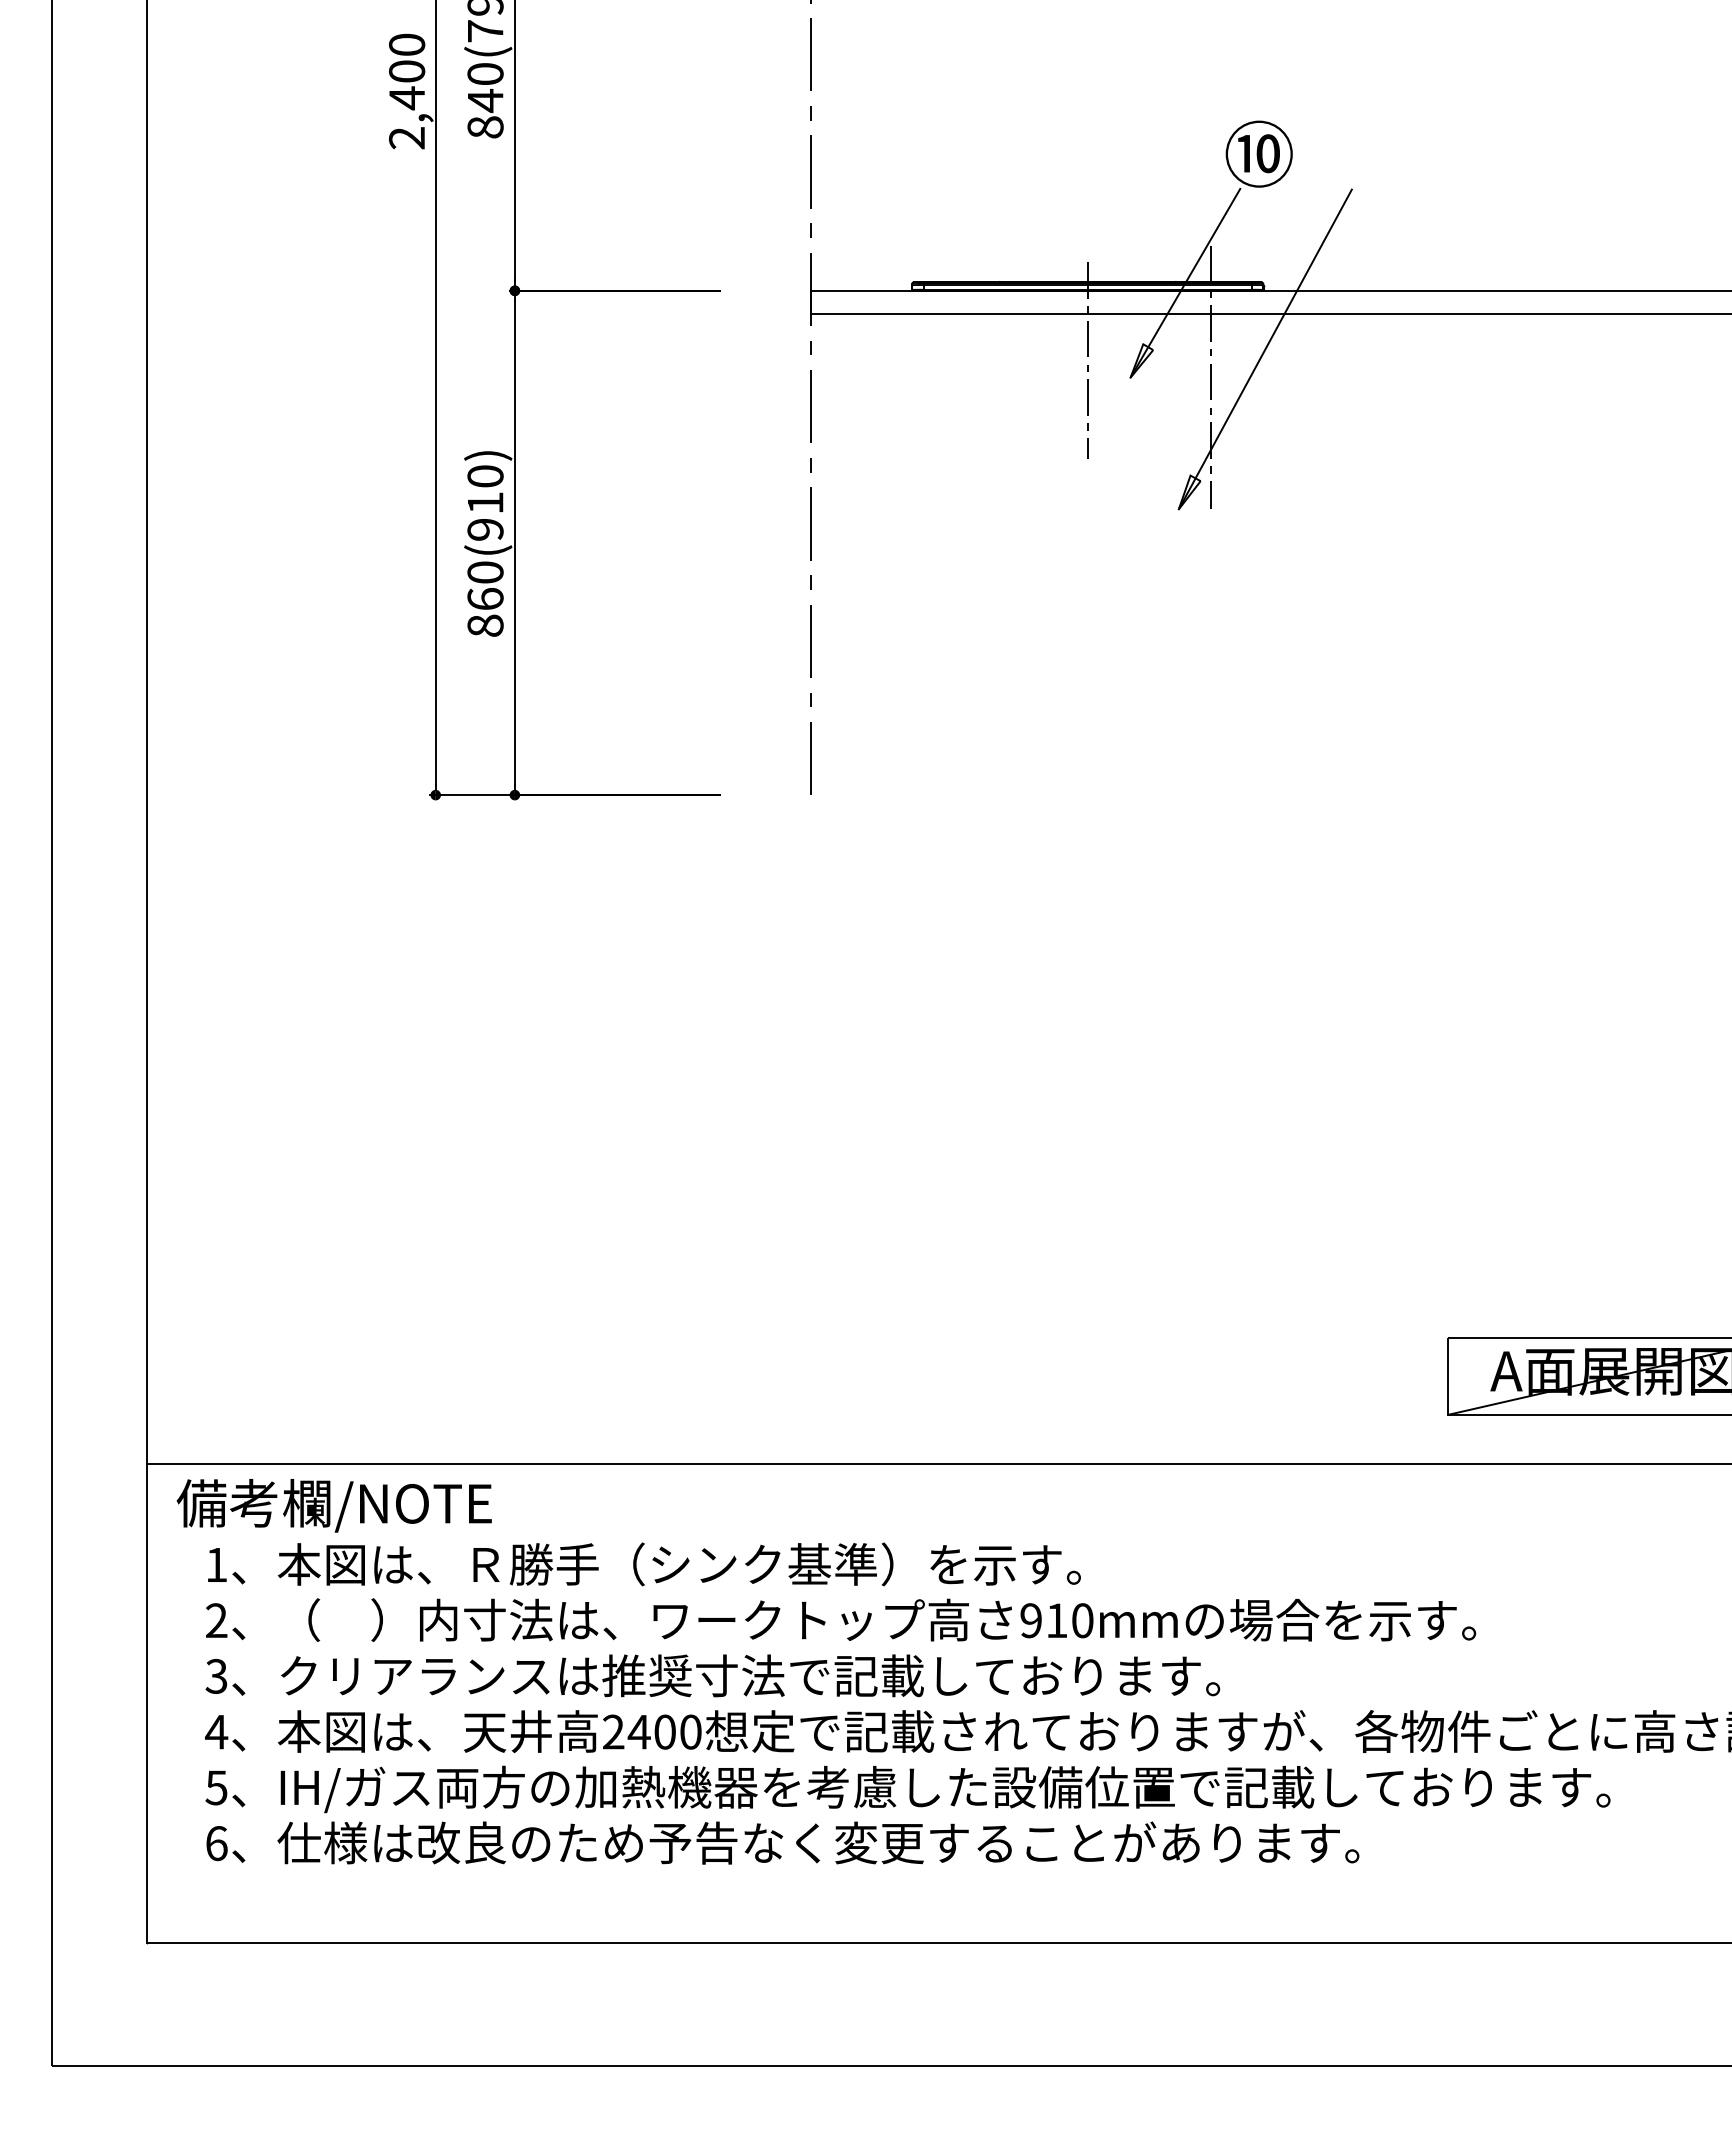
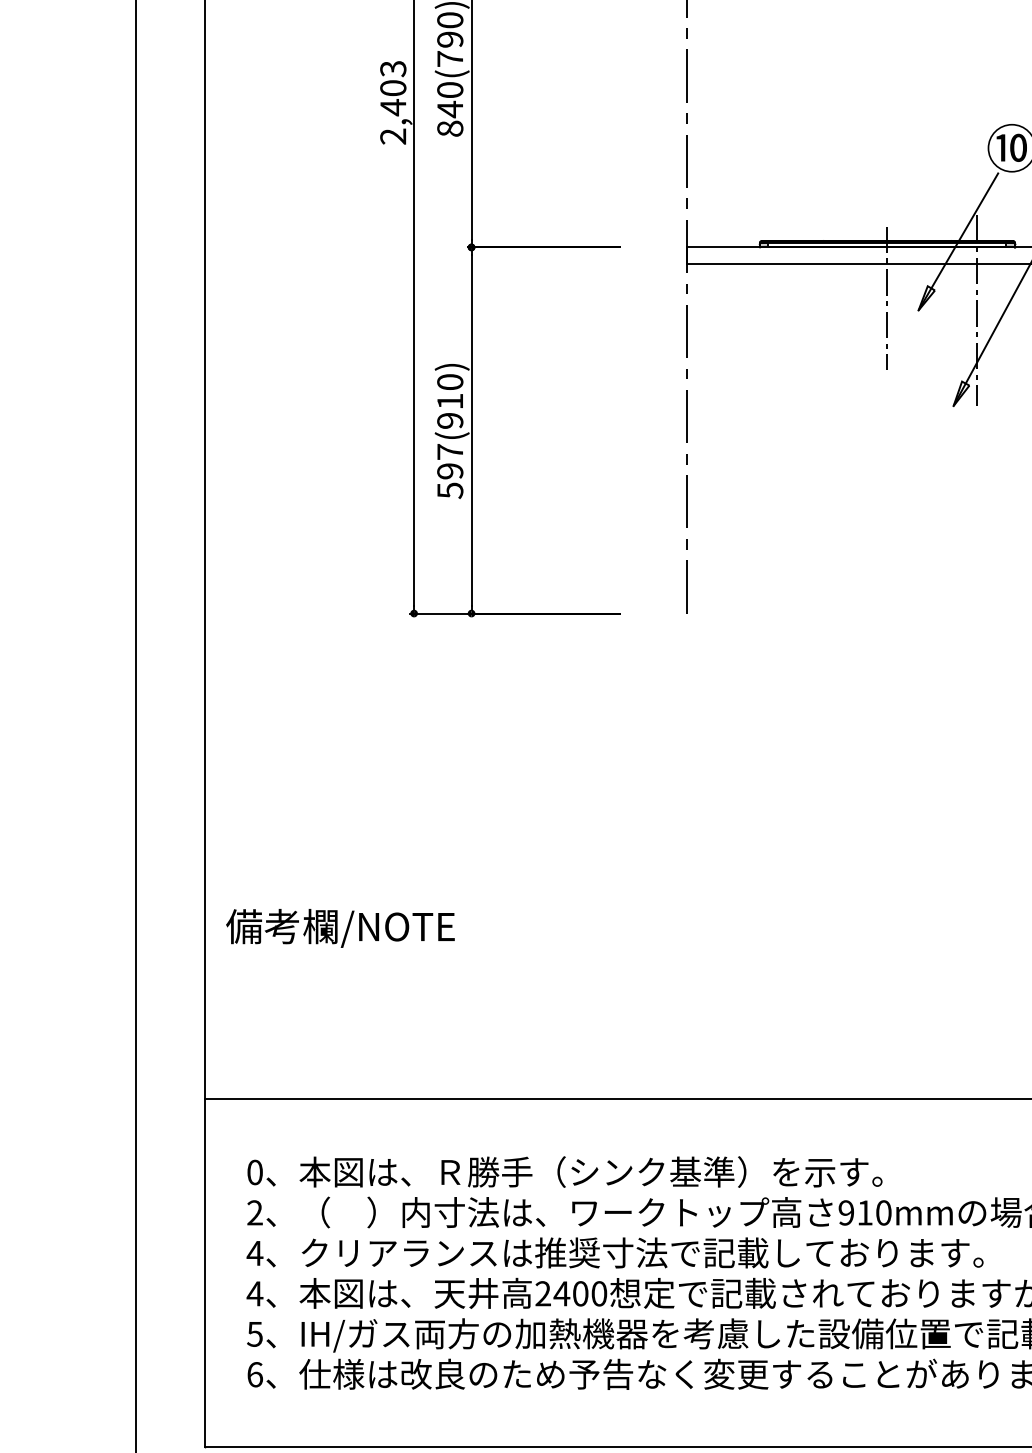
text: (407, 44) -> (393, 68), 2,400 -> 2,403
text: (485, 599) -> (450, 471), 860(910) -> 597(910)
text: (333, 1505) -> (339, 928), moved
text: (216, 1564) -> (254, 1172), 1 -> 0
text: (216, 1675) -> (254, 1252), 3 -> 4

